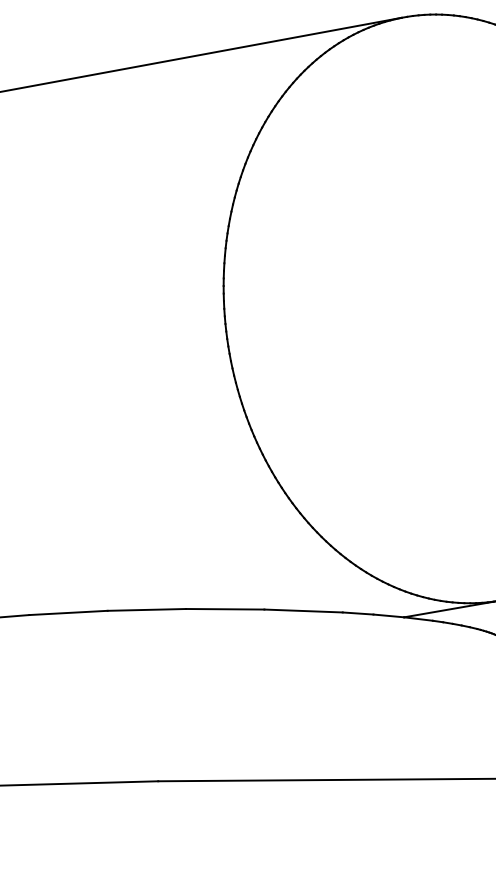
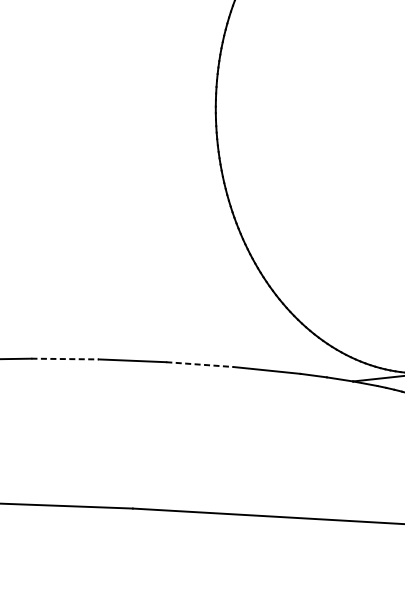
line: (225, 609) -> (200, 364), solid -> dashed
line: (68, 612) -> (65, 358), solid -> dashed

